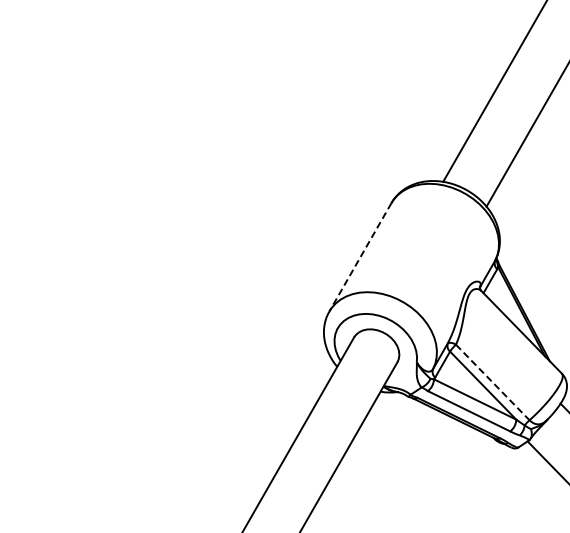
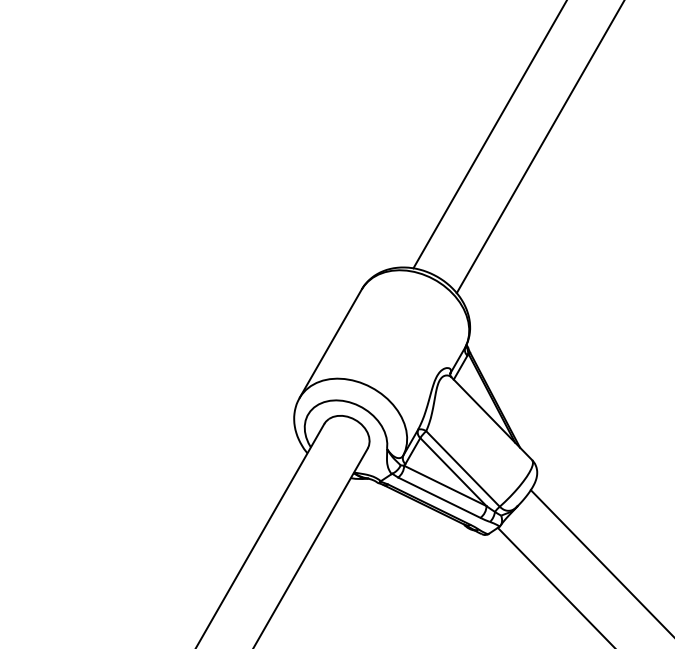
line: (360, 258) -> (330, 344), dashed -> solid
line: (493, 382) -> (463, 468), dashed -> solid

